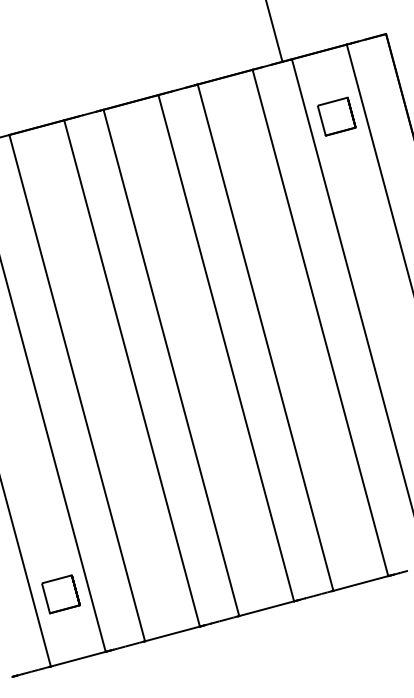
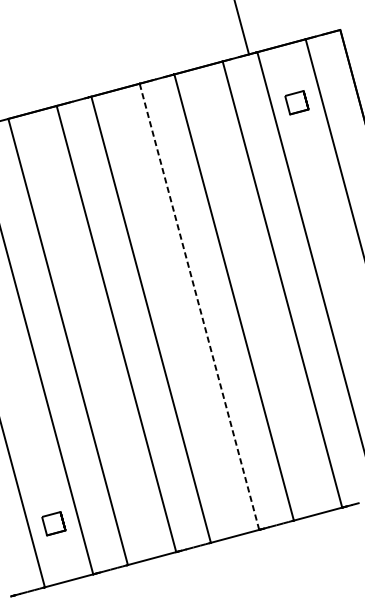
part: (336, 116) -> (296, 102), size x0.7
line: (226, 347) -> (199, 306), solid -> dashed
part: (60, 594) -> (53, 523), size x0.7

